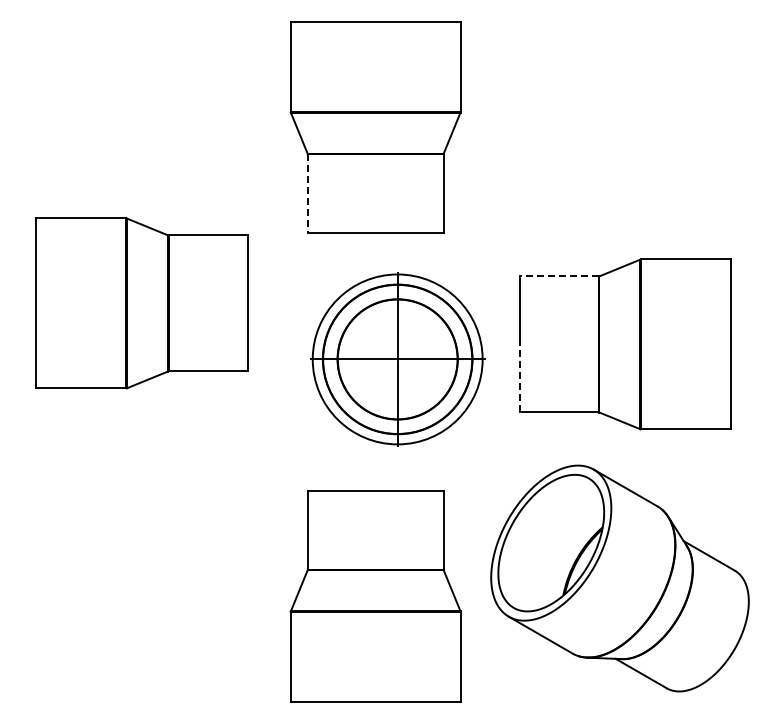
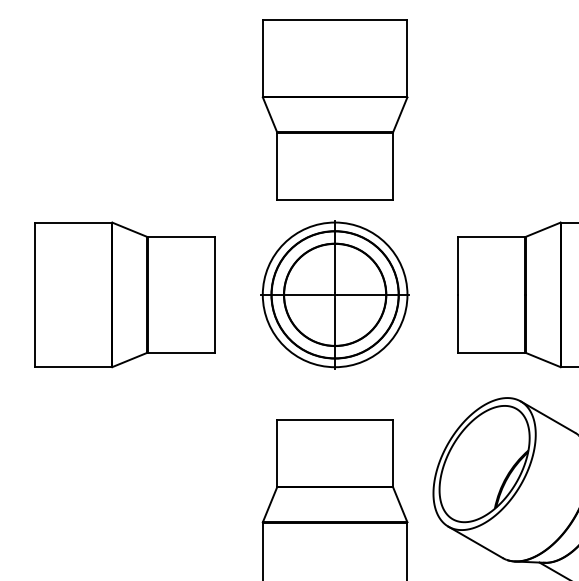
line: (307, 194) -> (277, 167), dashed -> solid
line: (558, 276) -> (490, 237), dashed -> solid
part: (141, 303) -> (124, 294), moved
part: (397, 359) -> (334, 294), moved
line: (519, 378) -> (457, 323), dashed -> solid

